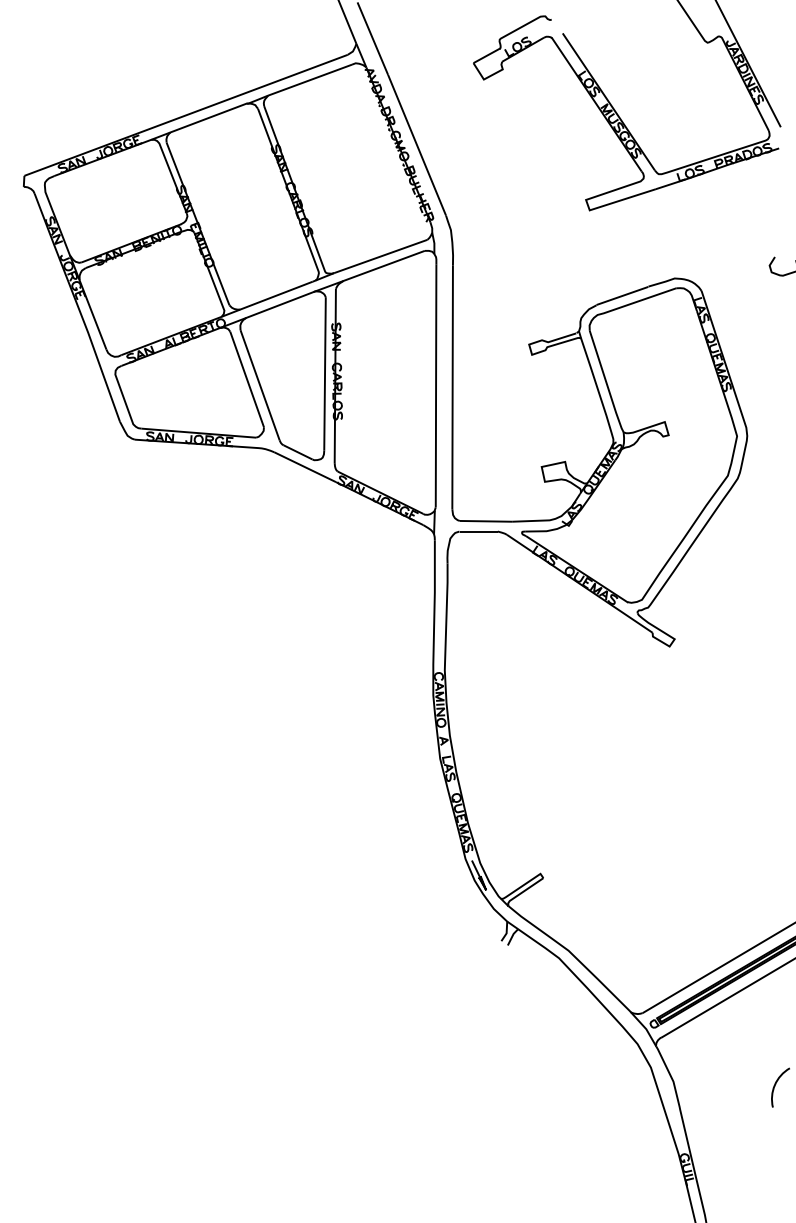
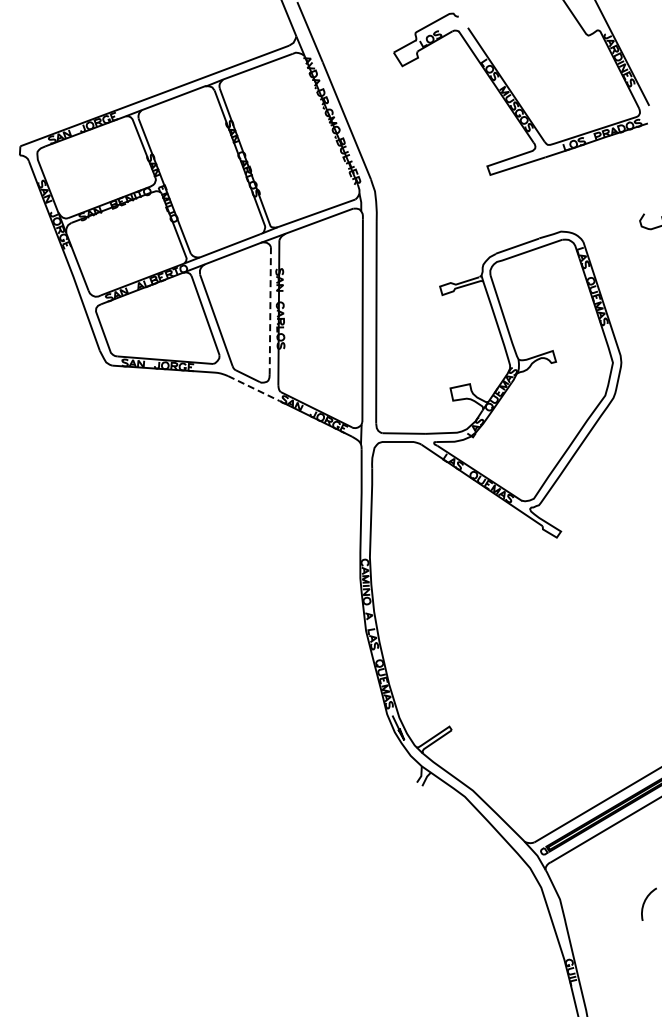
line: (325, 373) -> (270, 310), solid -> dashed
line: (304, 467) -> (253, 388), solid -> dashed

